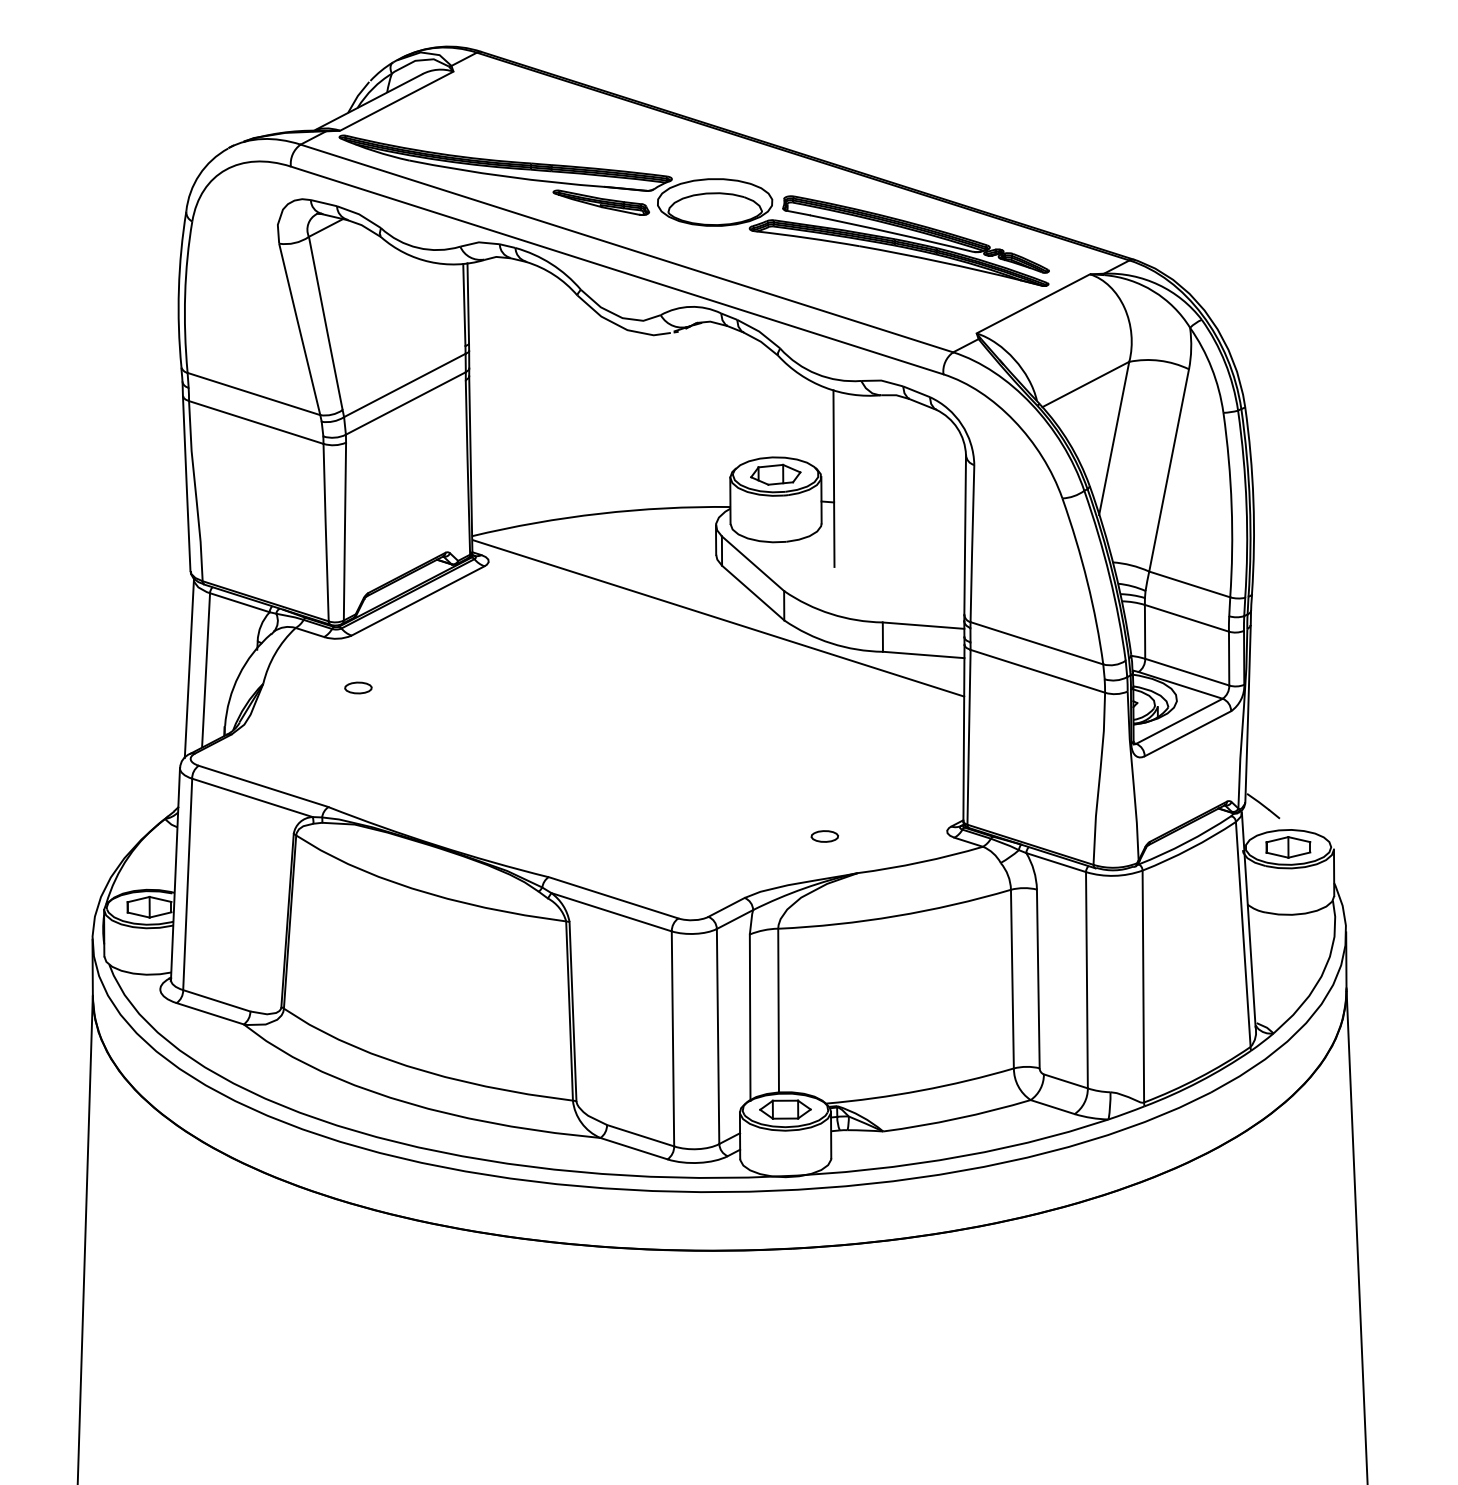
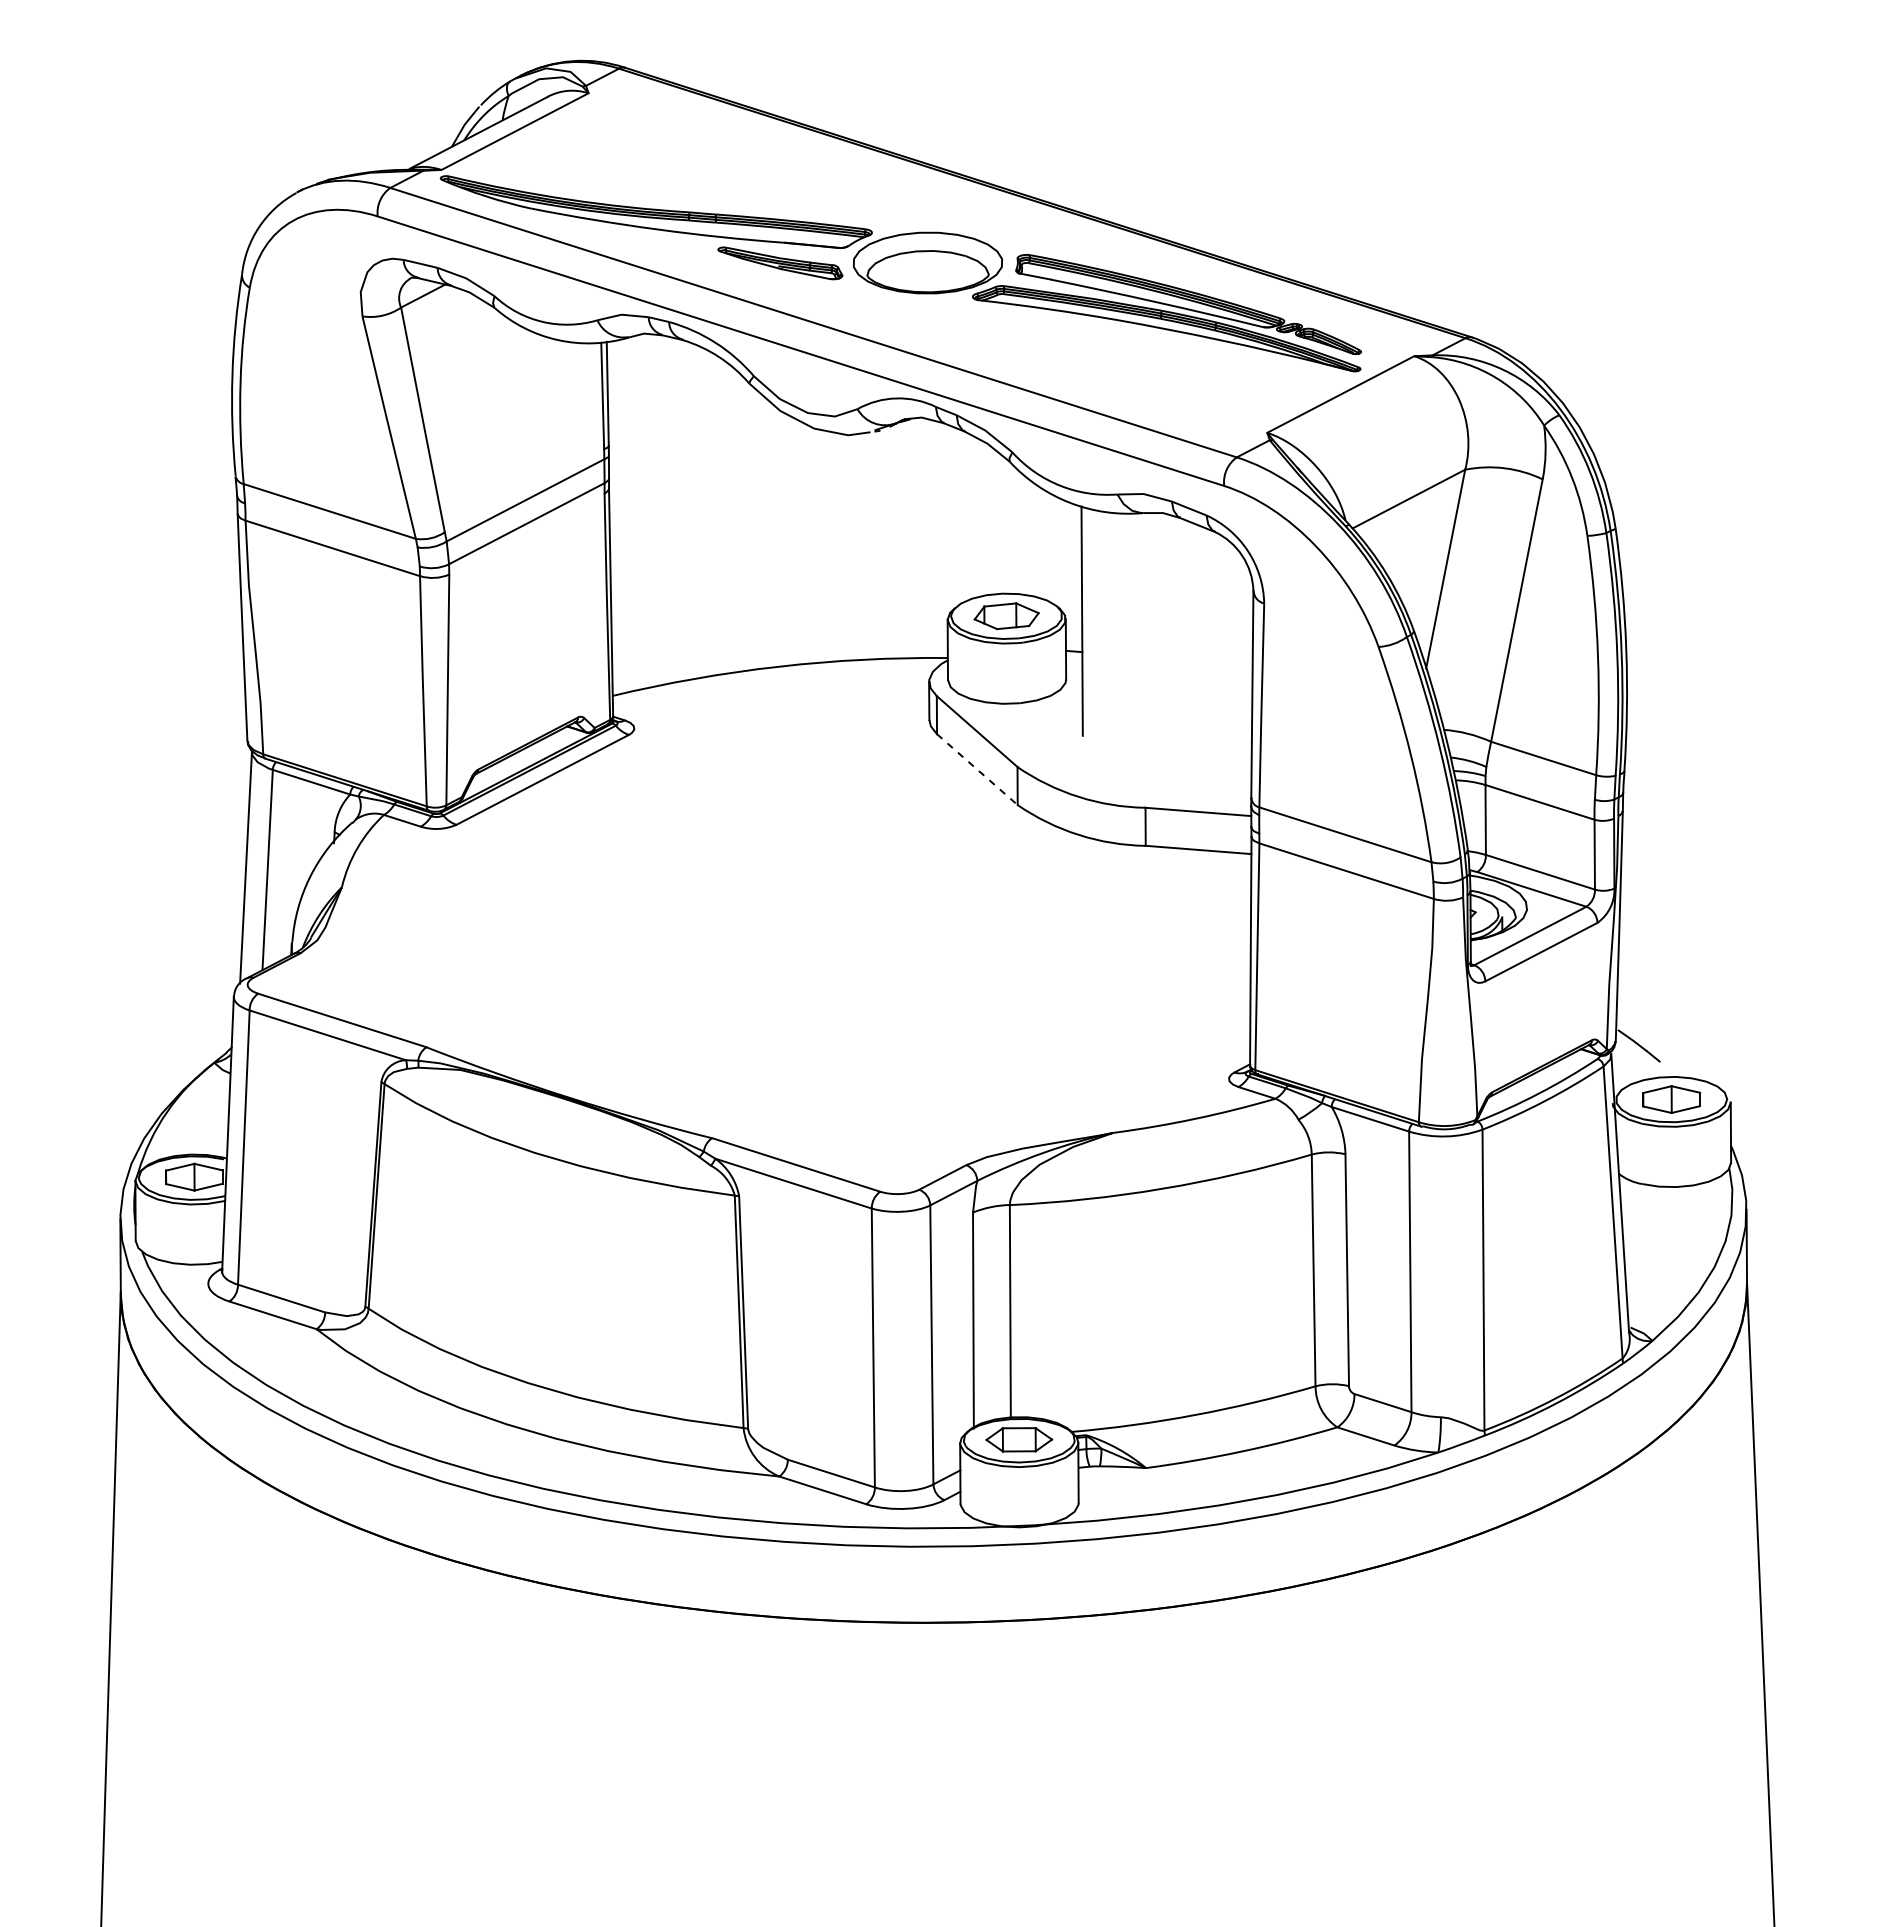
line: (753, 592) -> (977, 769), solid -> dashed
line: (718, 618) -> (932, 802), removed
part: (358, 687) -> (465, 892), removed
part: (824, 836) -> (1070, 1085), removed

